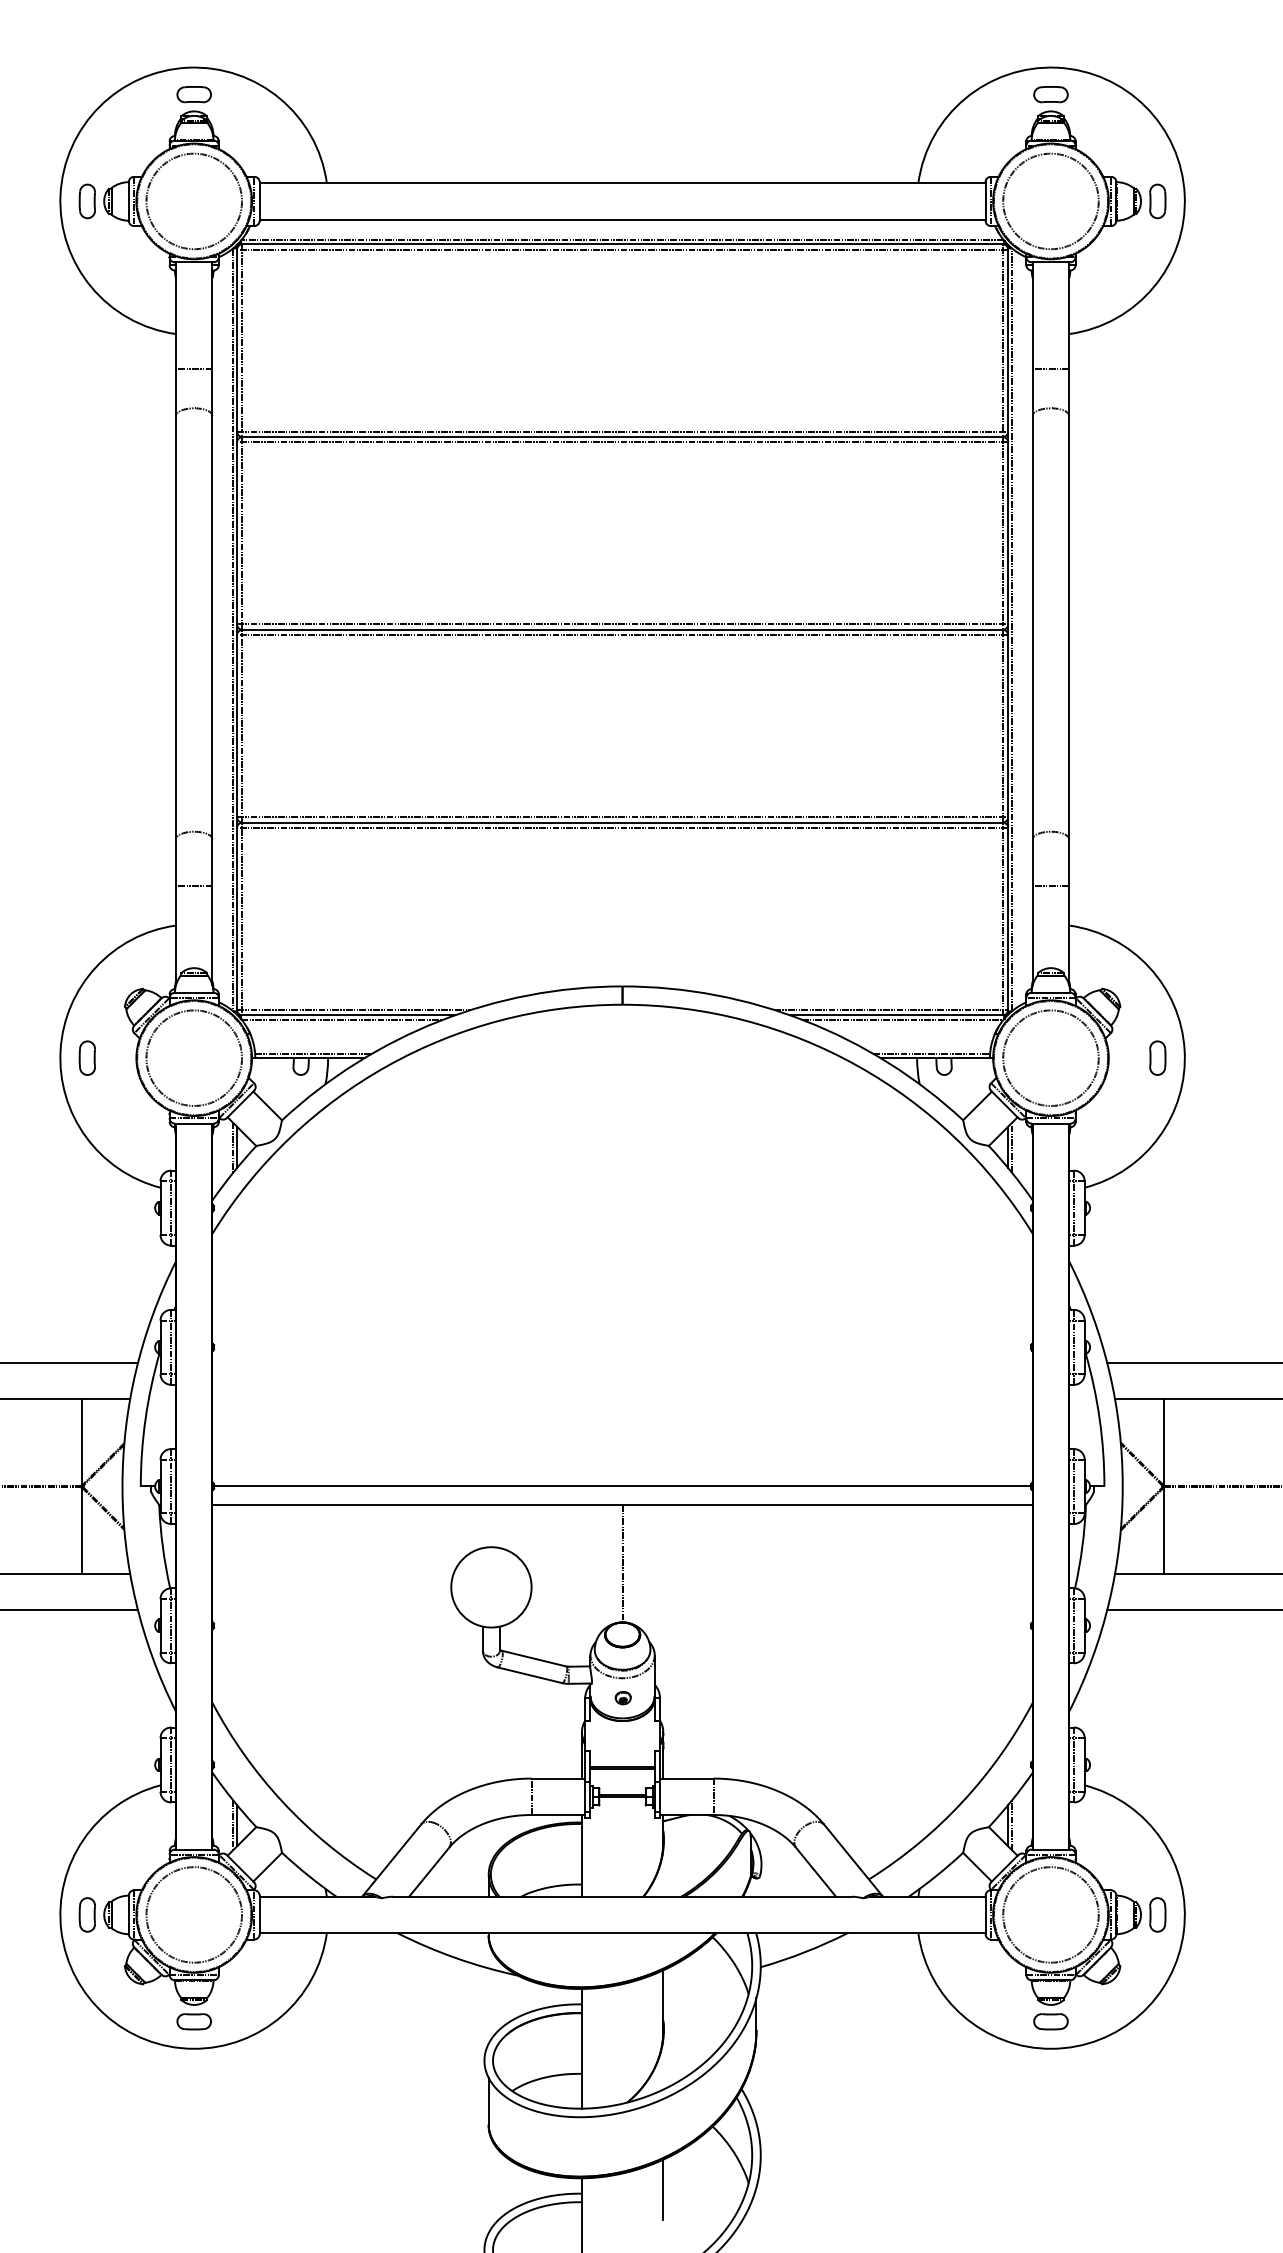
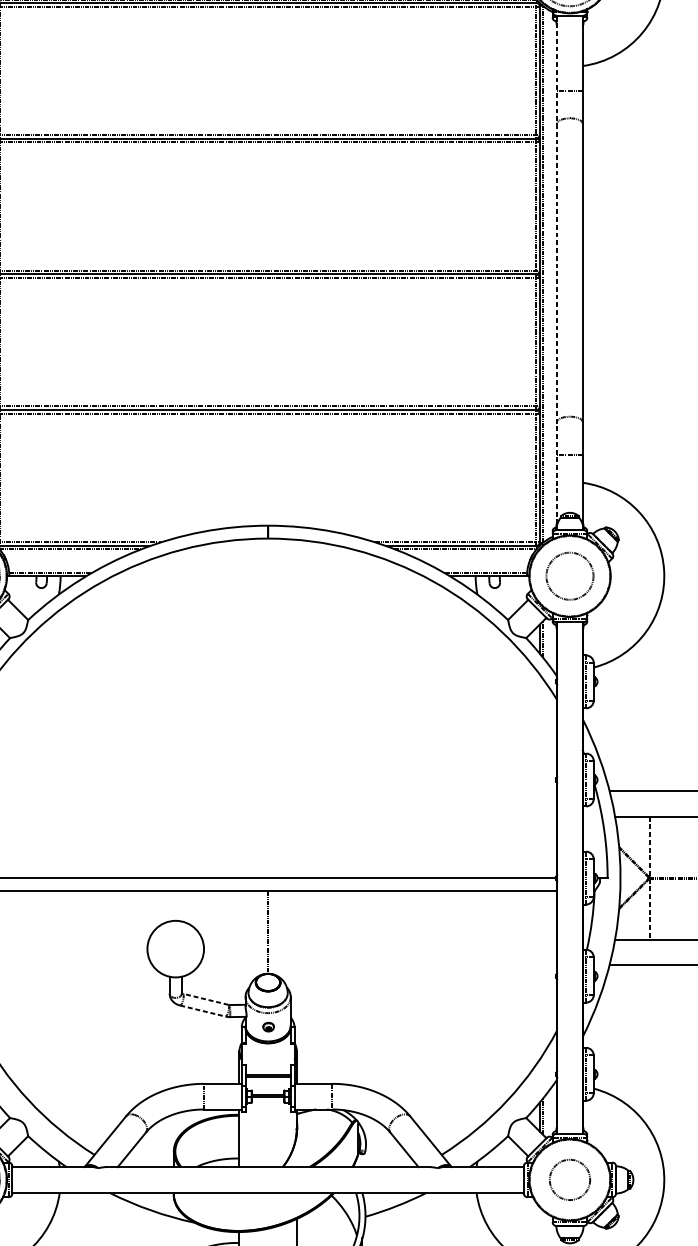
line: (1032, 624) -> (556, 270), solid -> dashed
circle: (1050, 1057) -> (569, 575), size x0.7
part: (1157, 1057) -> (645, 575), removed
line: (1164, 1487) -> (649, 878), solid -> dashed
line: (533, 1658) -> (205, 999), solid -> dashed
line: (530, 1675) -> (203, 1011), solid -> dashed
circle: (1050, 1914) -> (569, 1179), size x0.6
part: (1157, 1914) -> (645, 1179), removed

